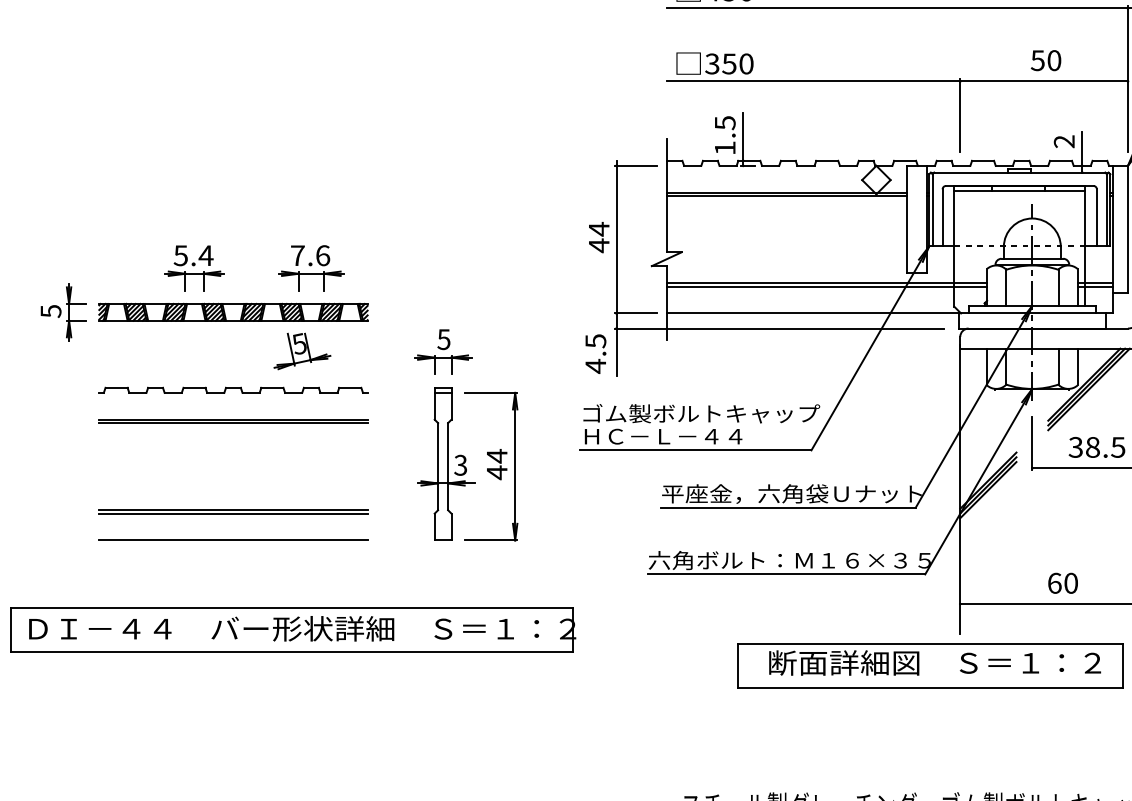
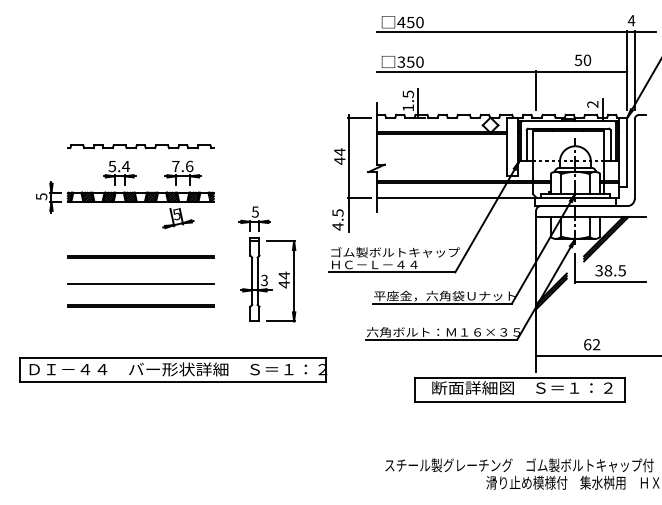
line: (778, 329) -> (437, 206), removed
part: (232, 389) -> (140, 146), moved
line: (232, 538) -> (140, 283), moved
text: (1071, 582) -> (596, 344), 60 -> 62

